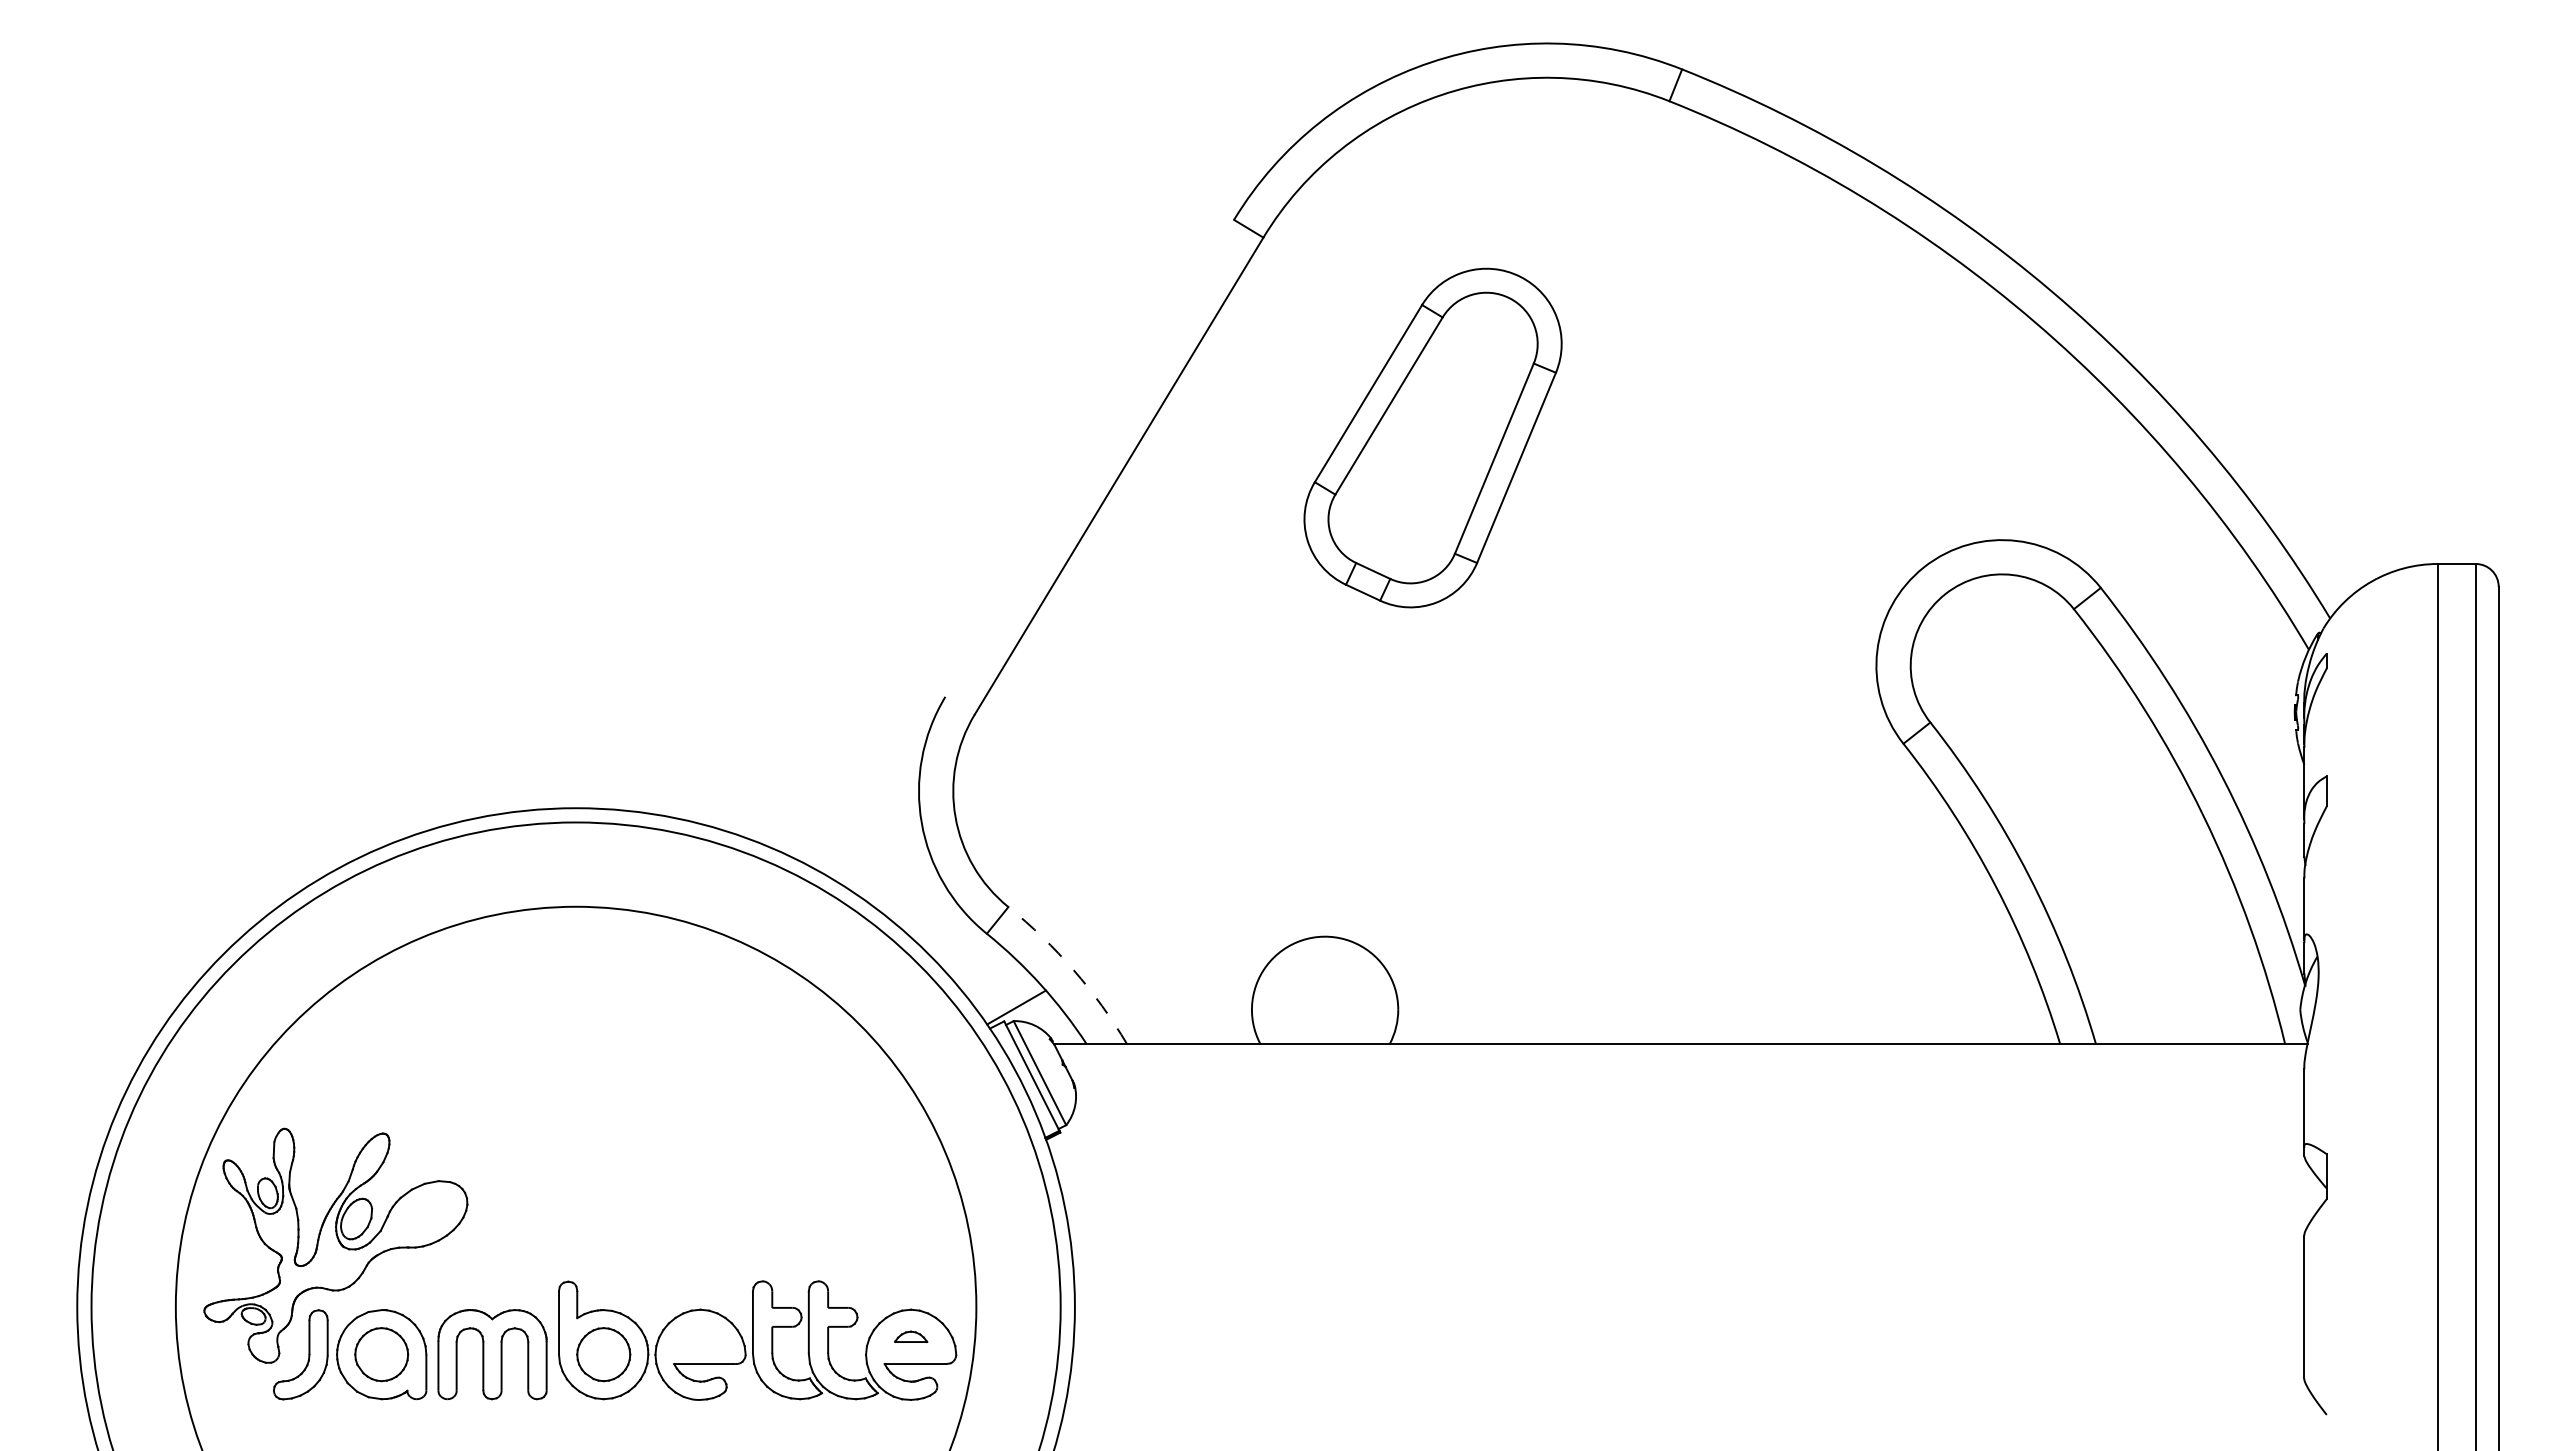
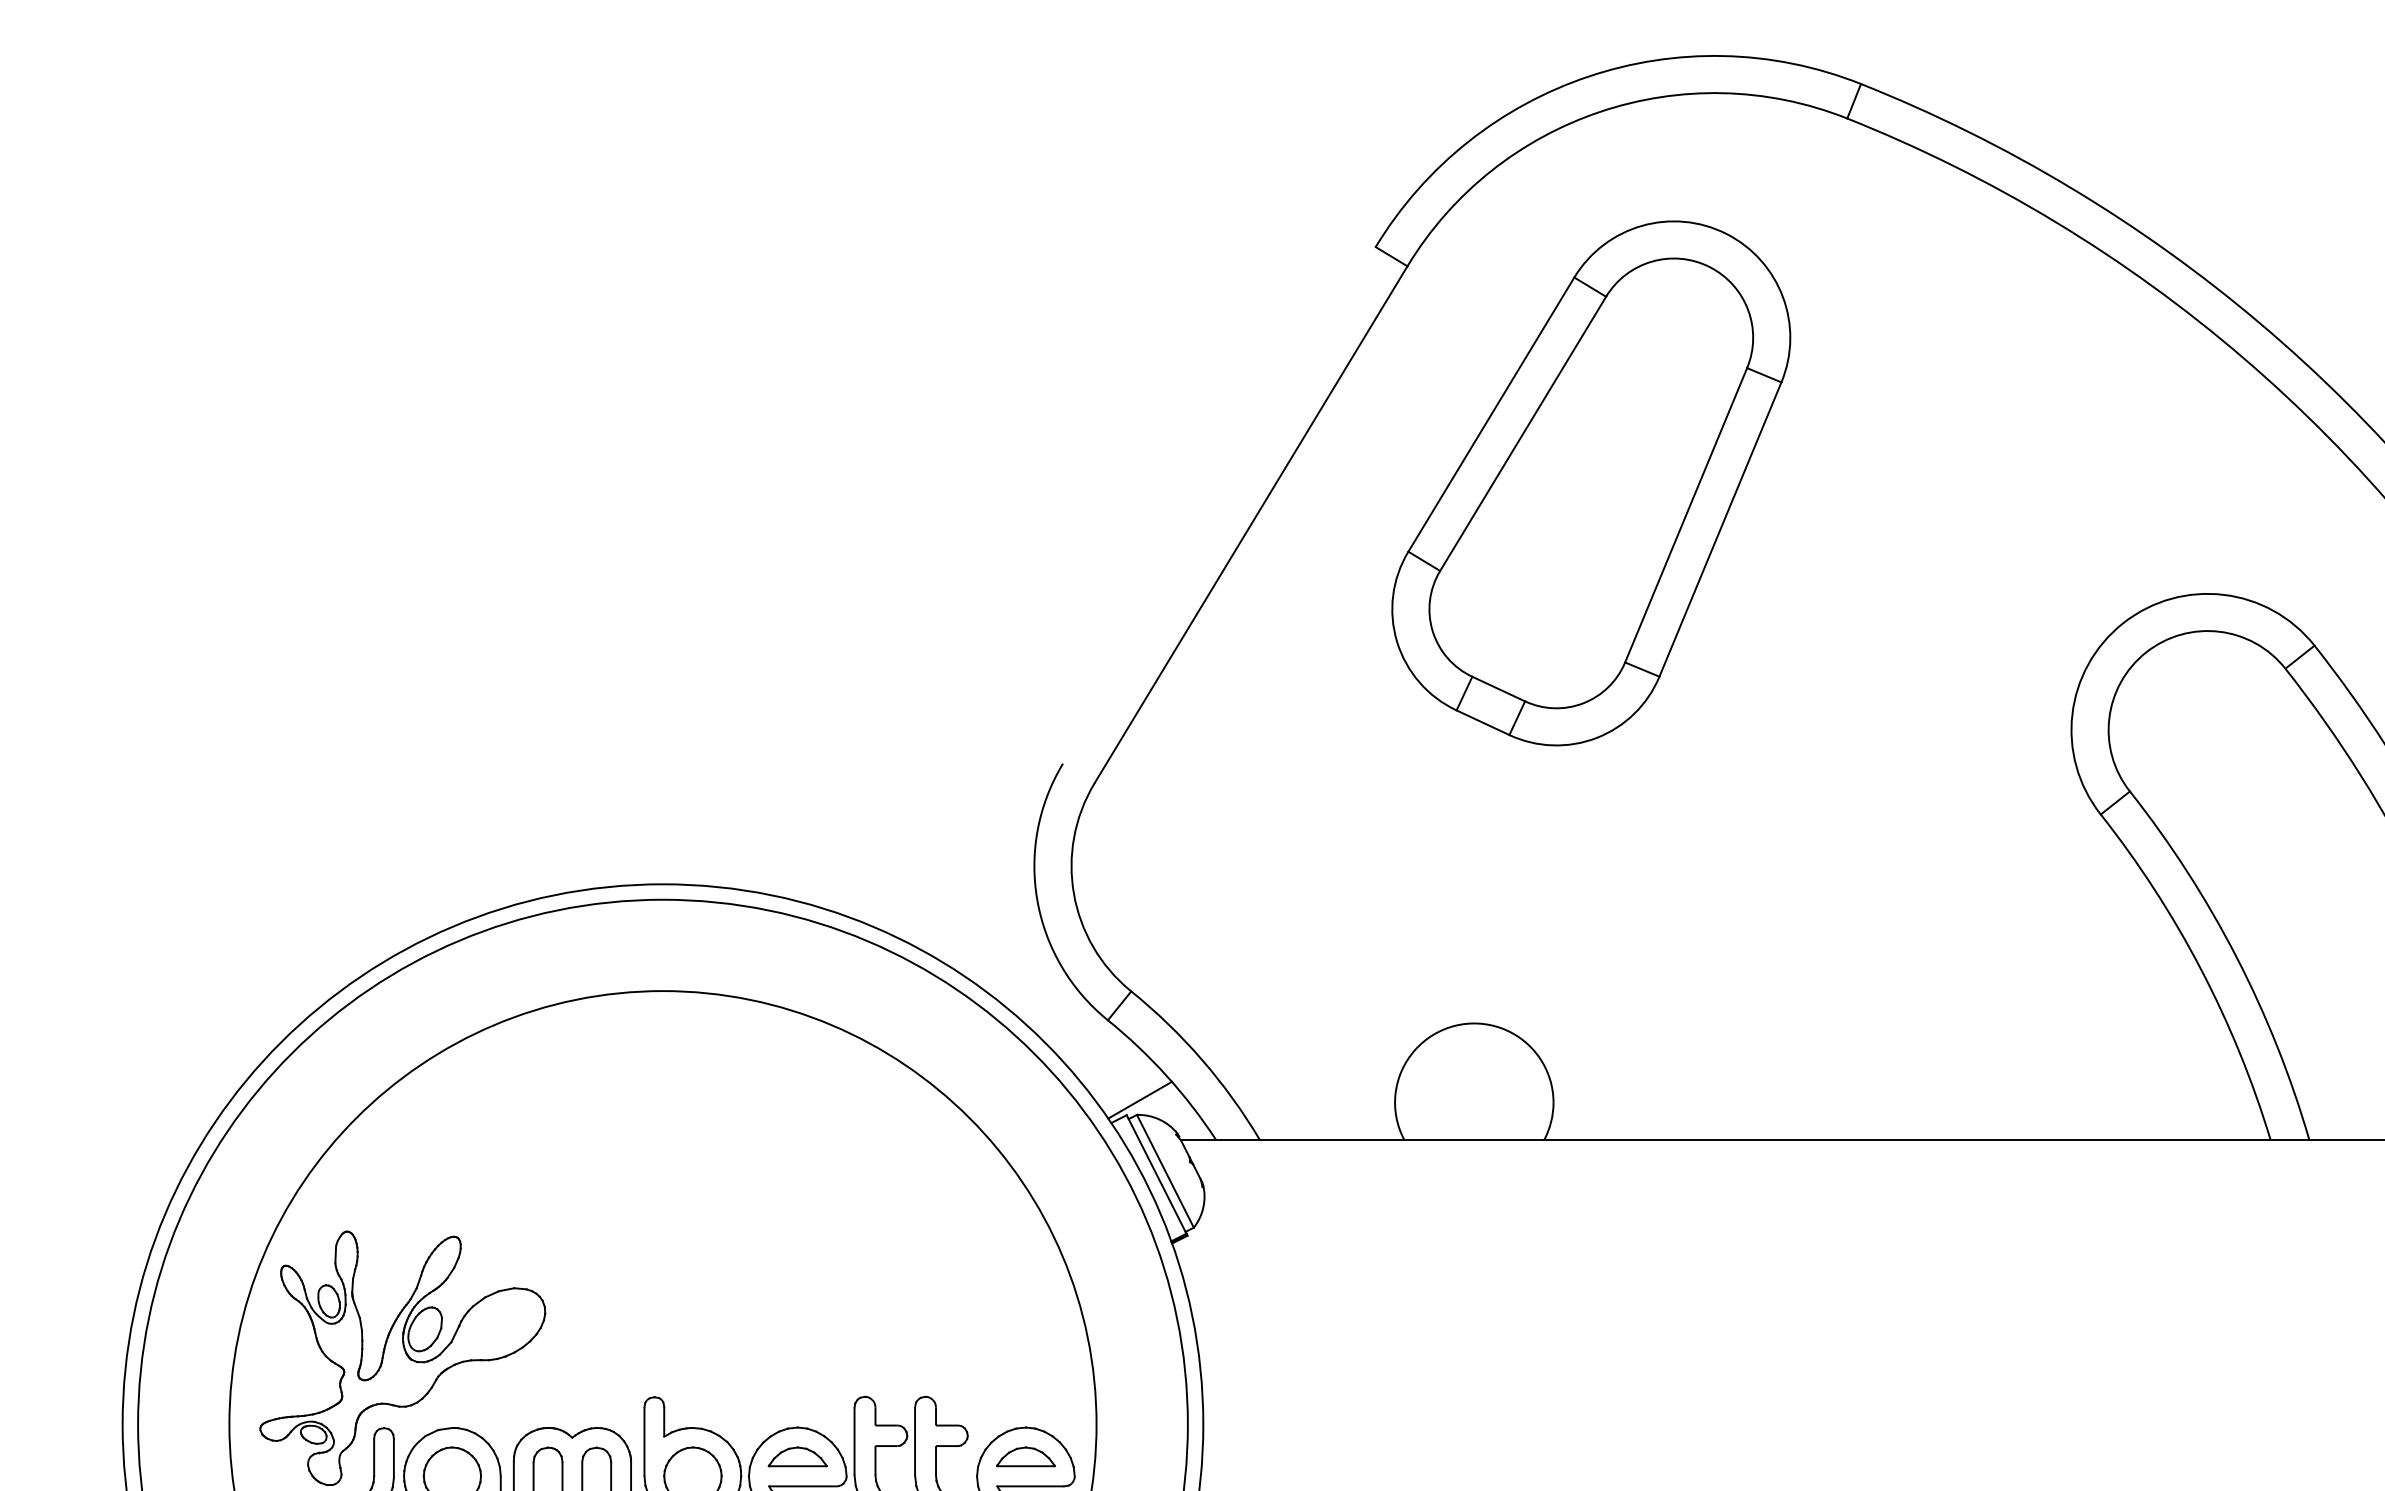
part: (1432, 437) -> (1590, 482), size x1.43
arc: (1073, 970) -> (1201, 1060), dashed -> solid
part: (700, 1336) -> (797, 1456), added
part: (910, 1336) -> (1025, 1456), size x1.67

